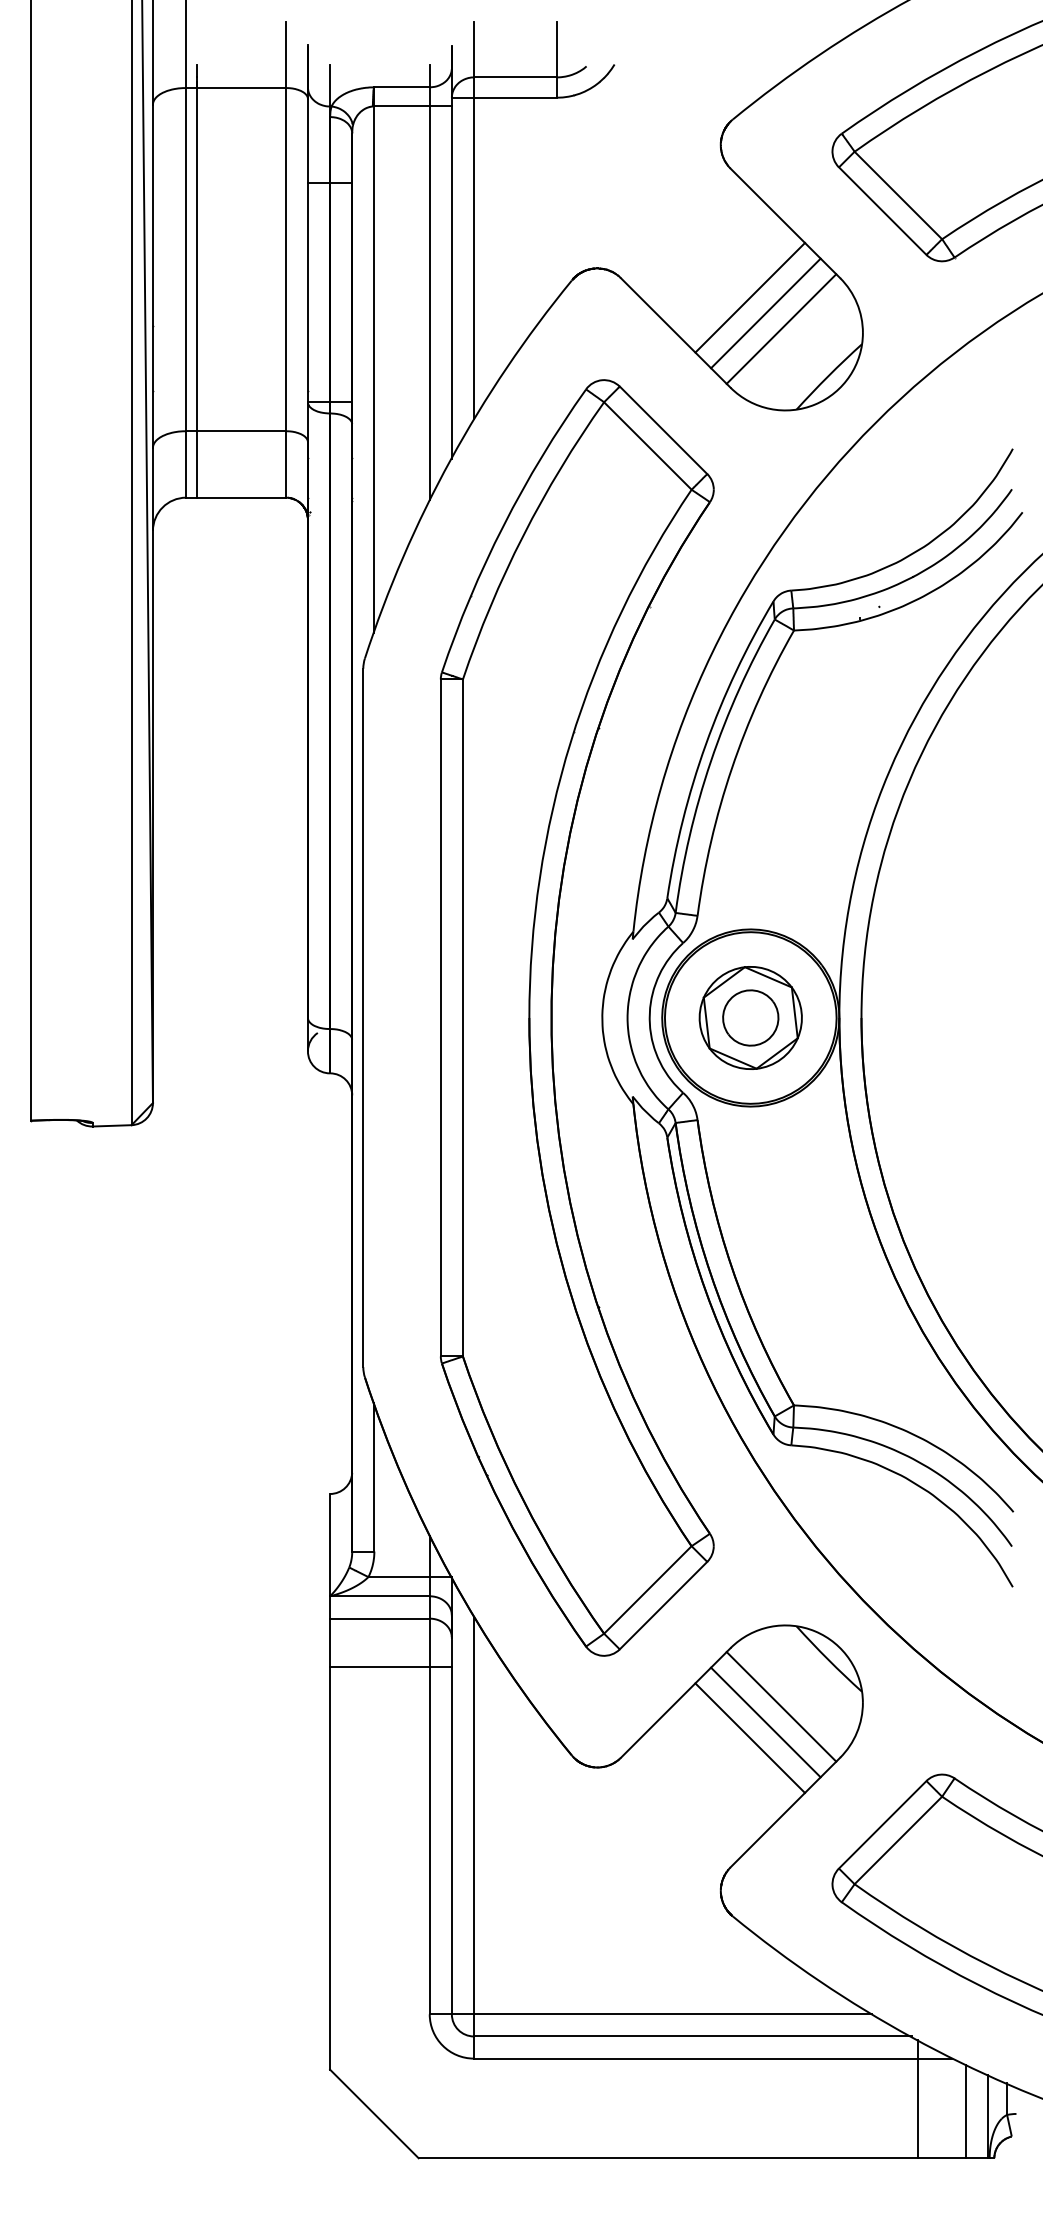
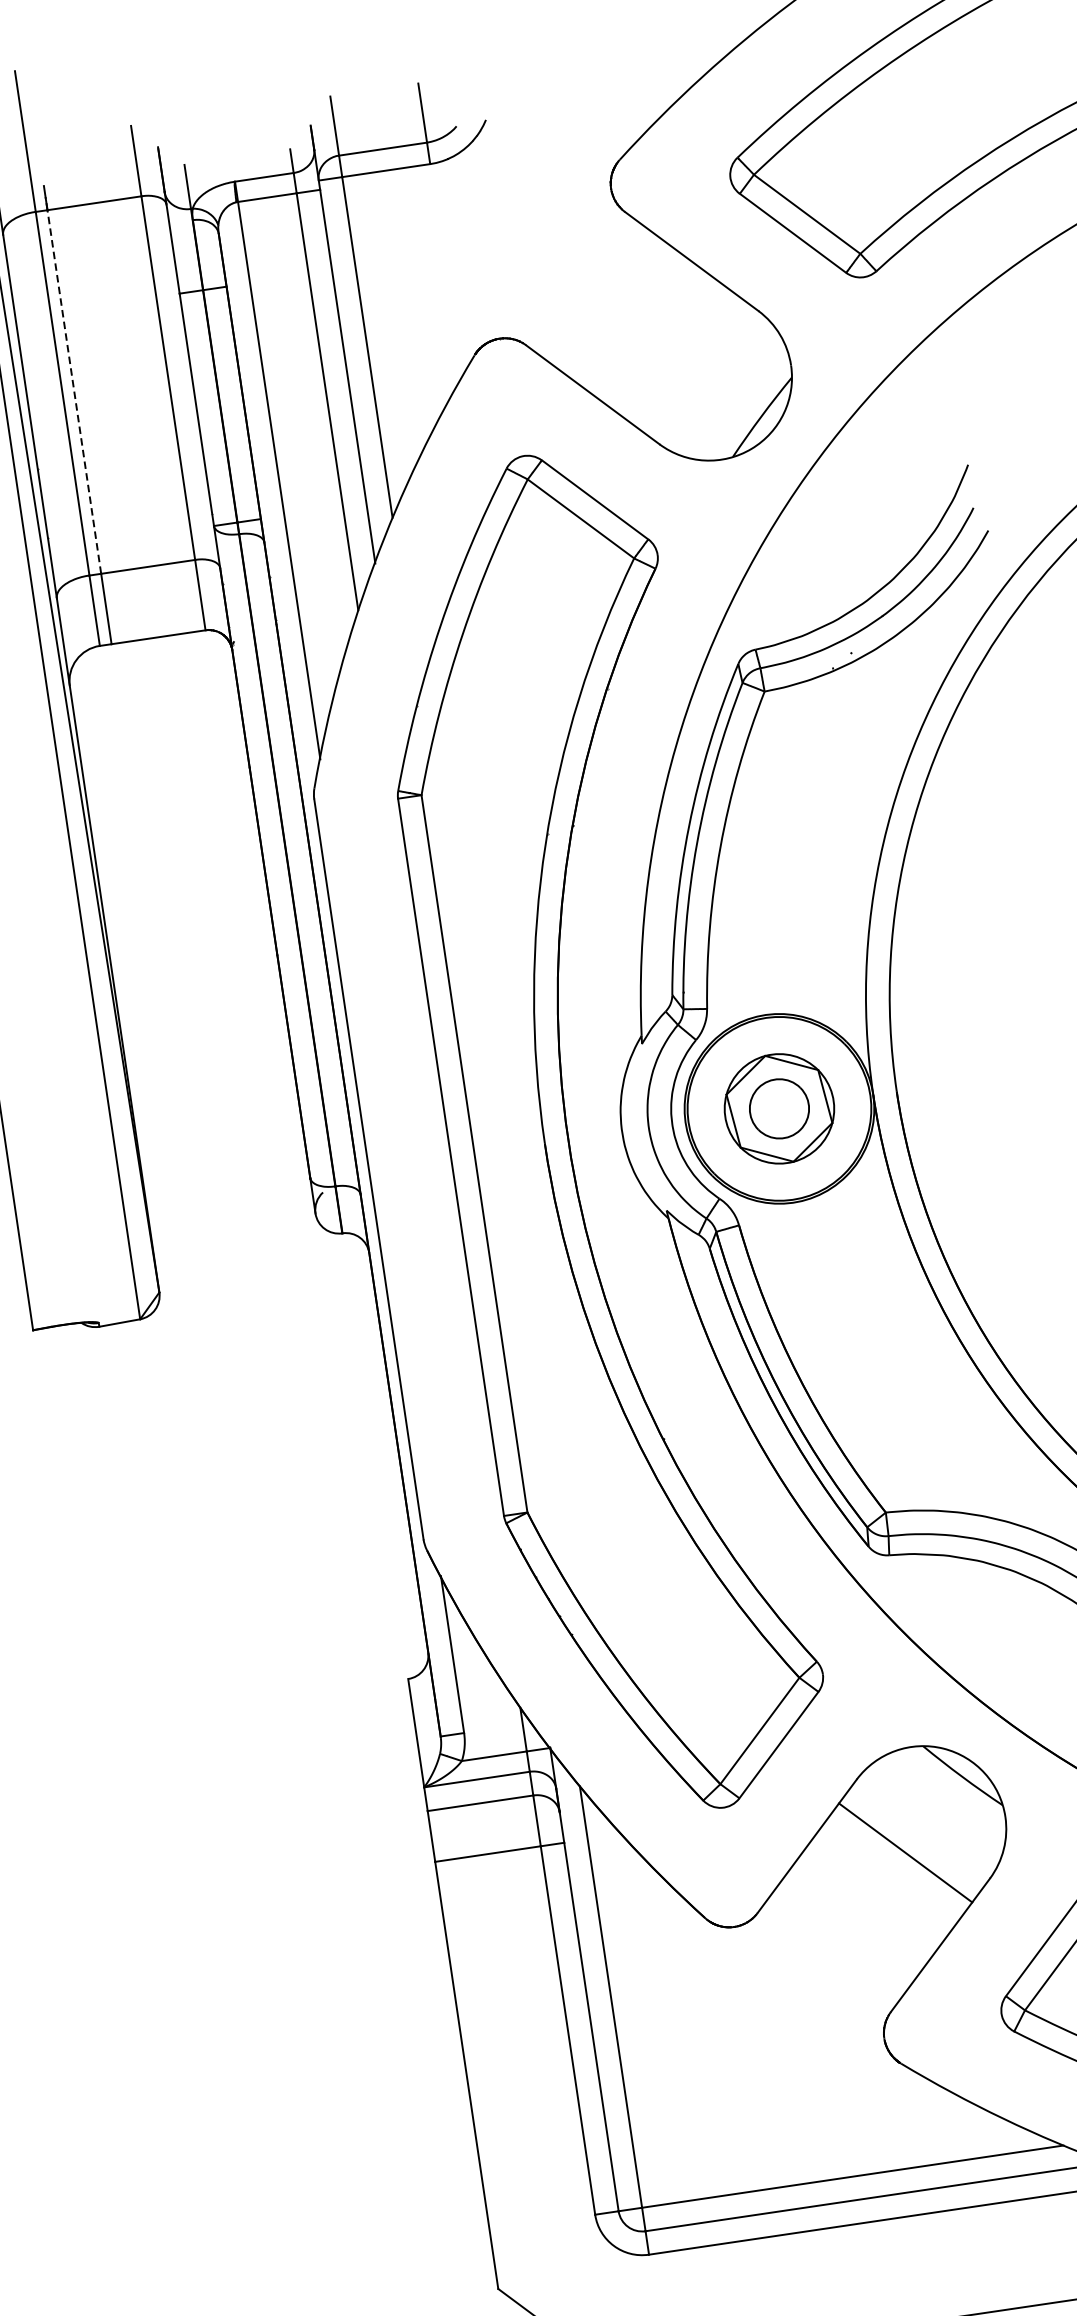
line: (197, 259) -> (74, 391), solid -> dashed
line: (750, 297) -> (666, 345), removed
line: (765, 313) -> (684, 360), removed
line: (781, 328) -> (704, 373), removed
line: (781, 1706) -> (919, 1833), removed
line: (749, 1737) -> (890, 1871), removed

